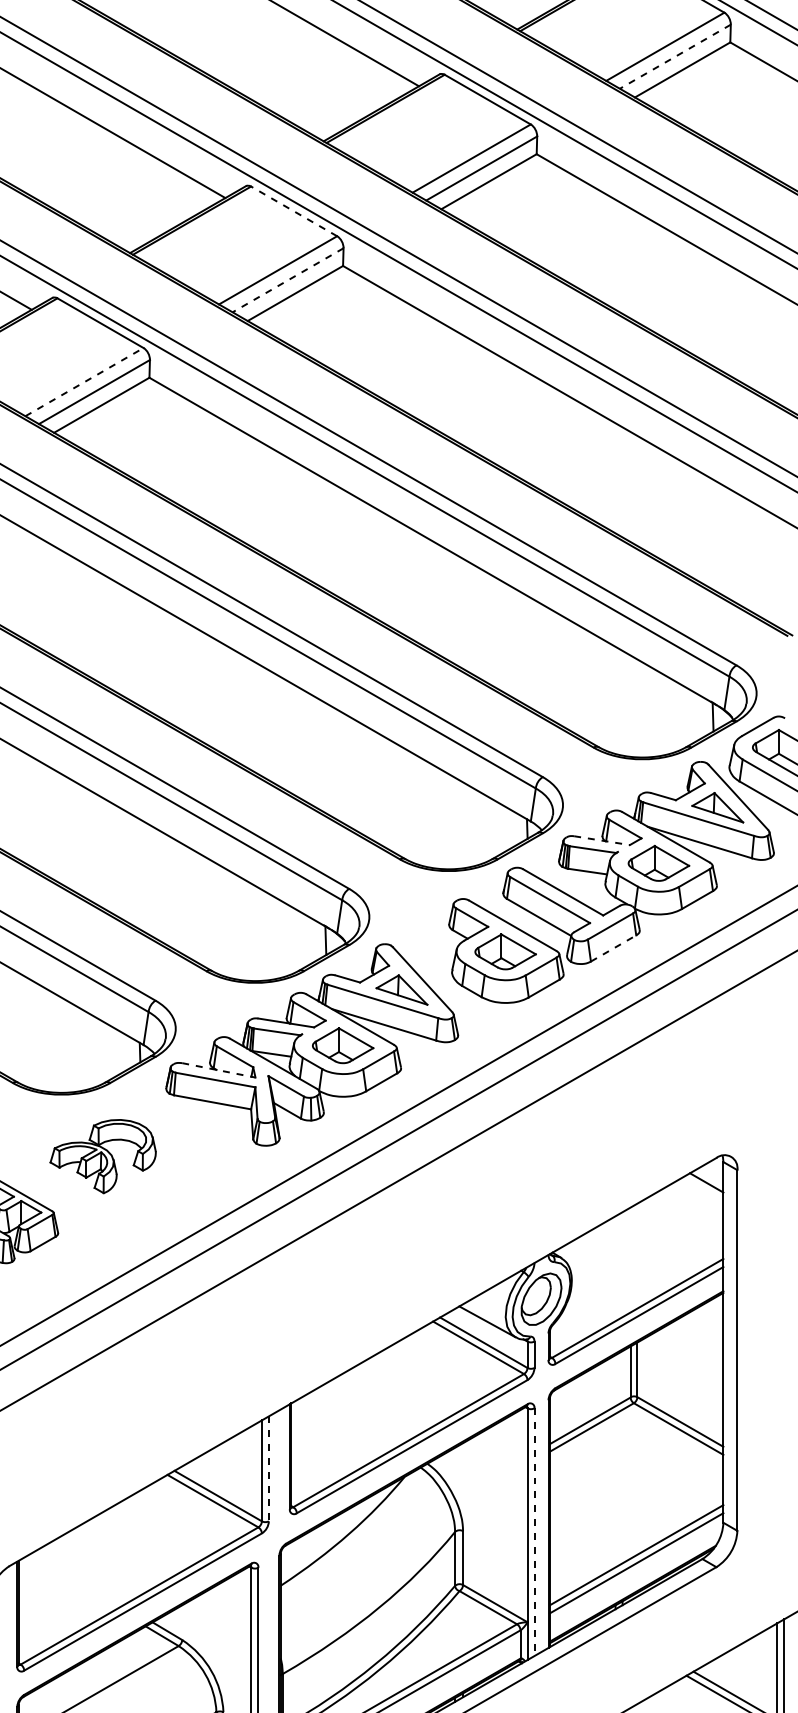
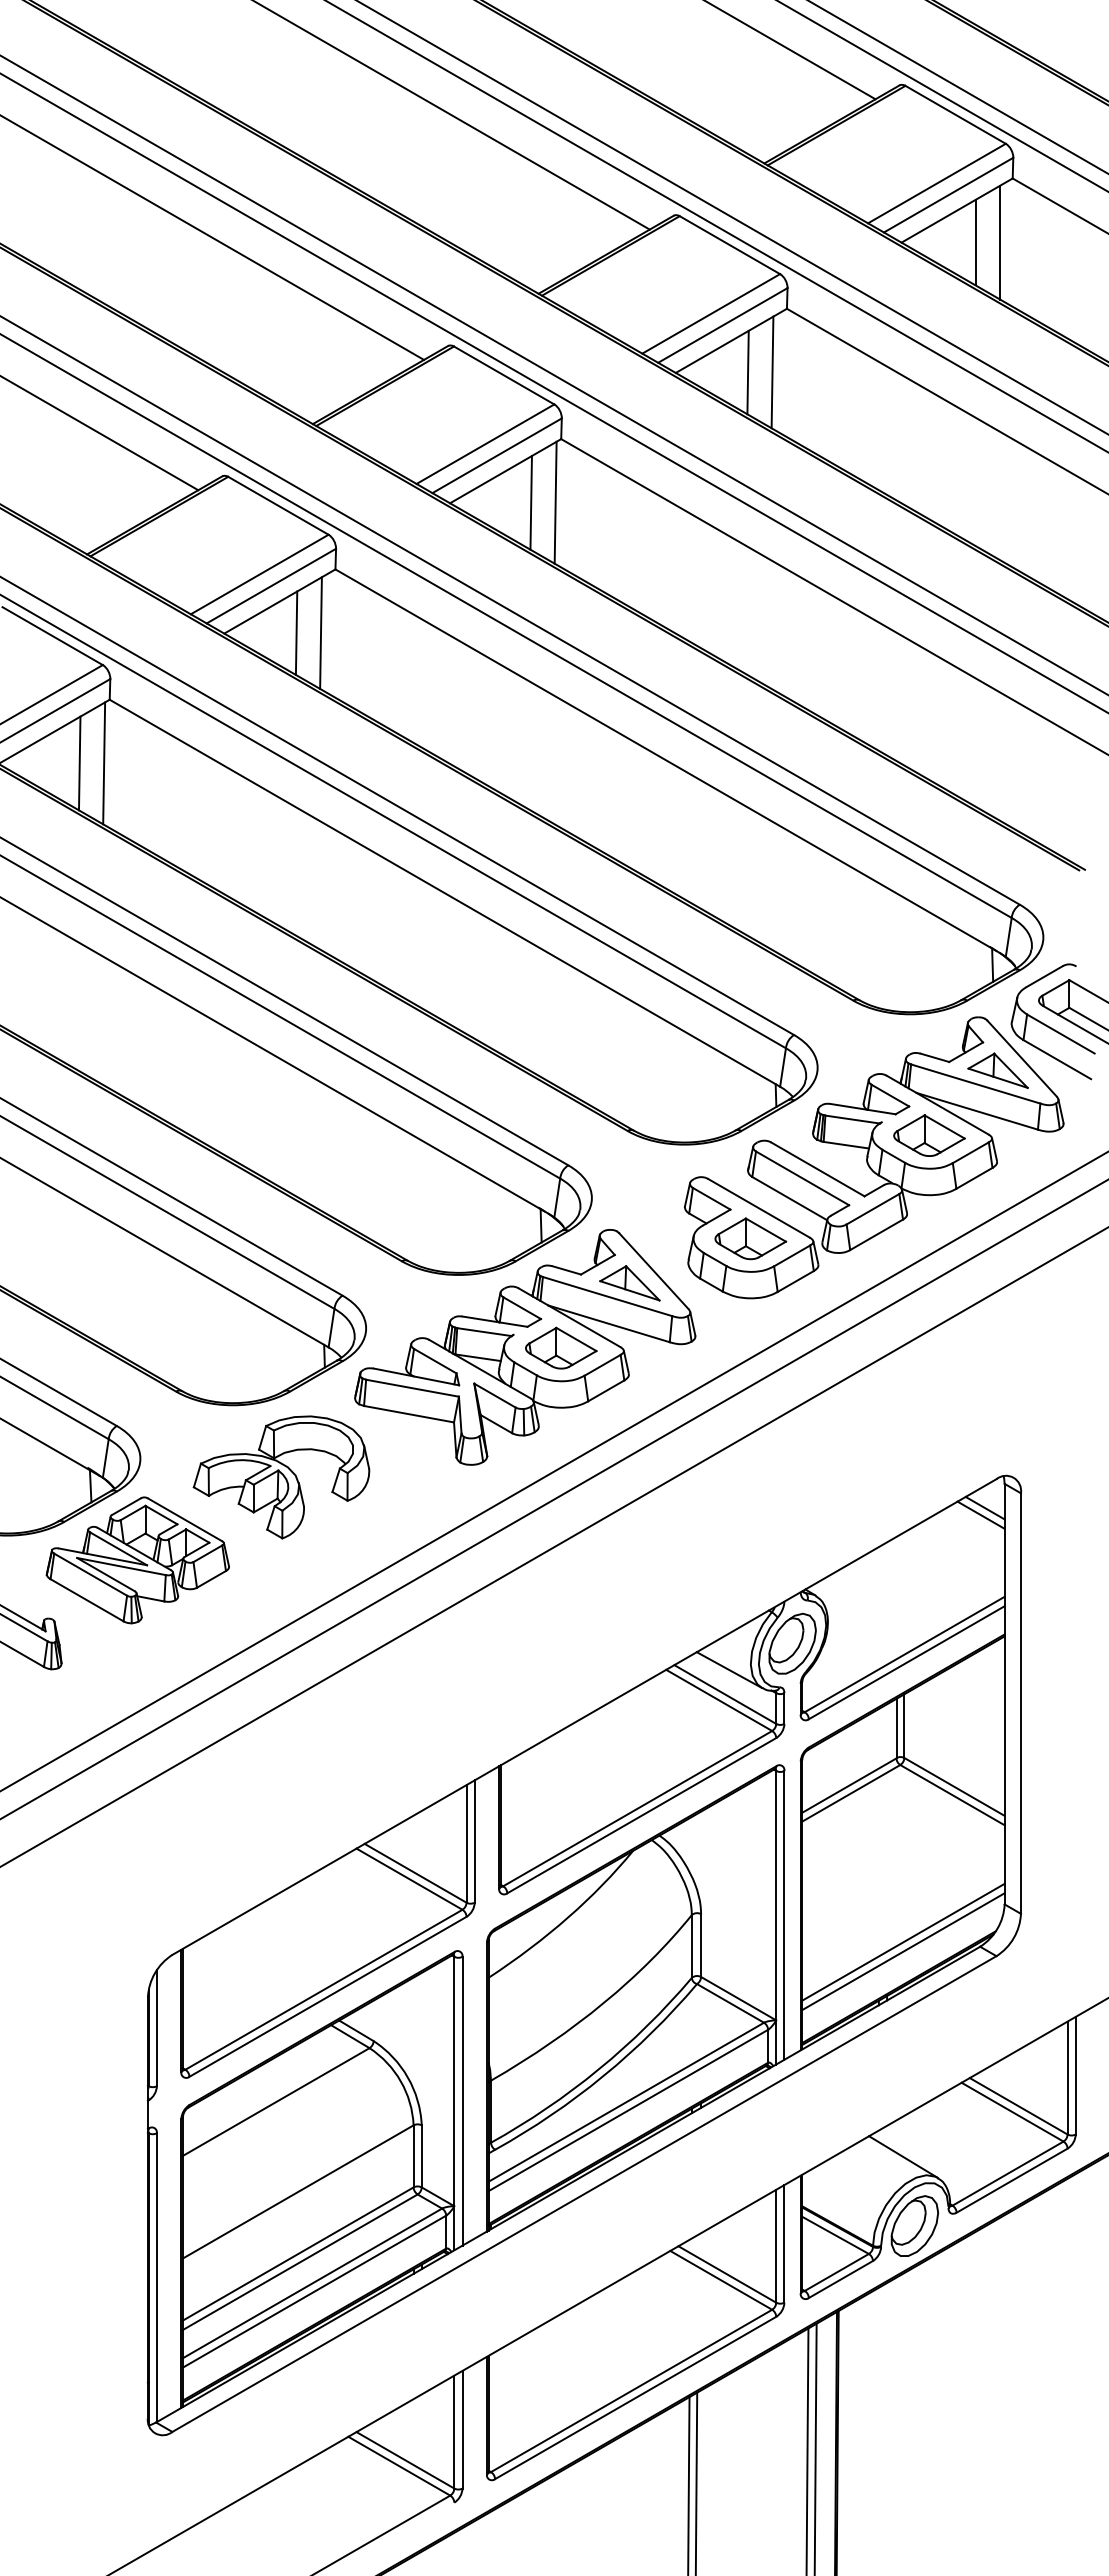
line: (675, 57) -> (948, 195), dashed -> solid
line: (698, 97) -> (975, 242), added
line: (719, 97) -> (1000, 242), added
line: (502, 208) -> (747, 372), added
line: (524, 208) -> (772, 372), added
line: (294, 211) -> (504, 375), dashed -> solid
line: (288, 280) -> (497, 455), dashed -> solid
line: (316, 320) -> (530, 502), added
line: (338, 320) -> (555, 502), added
line: (84, 382) -> (259, 574), dashed -> solid
line: (116, 431) -> (296, 632), added
line: (136, 431) -> (320, 632), added
line: (602, 840) -> (863, 1109), dashed -> solid
line: (613, 948) -> (876, 1234), dashed -> solid
line: (218, 1069) -> (416, 1376), dashed -> solid
part: (103, 1156) -> (281, 1477), size x1.43
line: (702, 1188) -> (980, 1514), added
line: (268, 1469) -> (474, 1842), dashed -> solid
line: (534, 1532) -> (784, 1915), dashed -> solid

